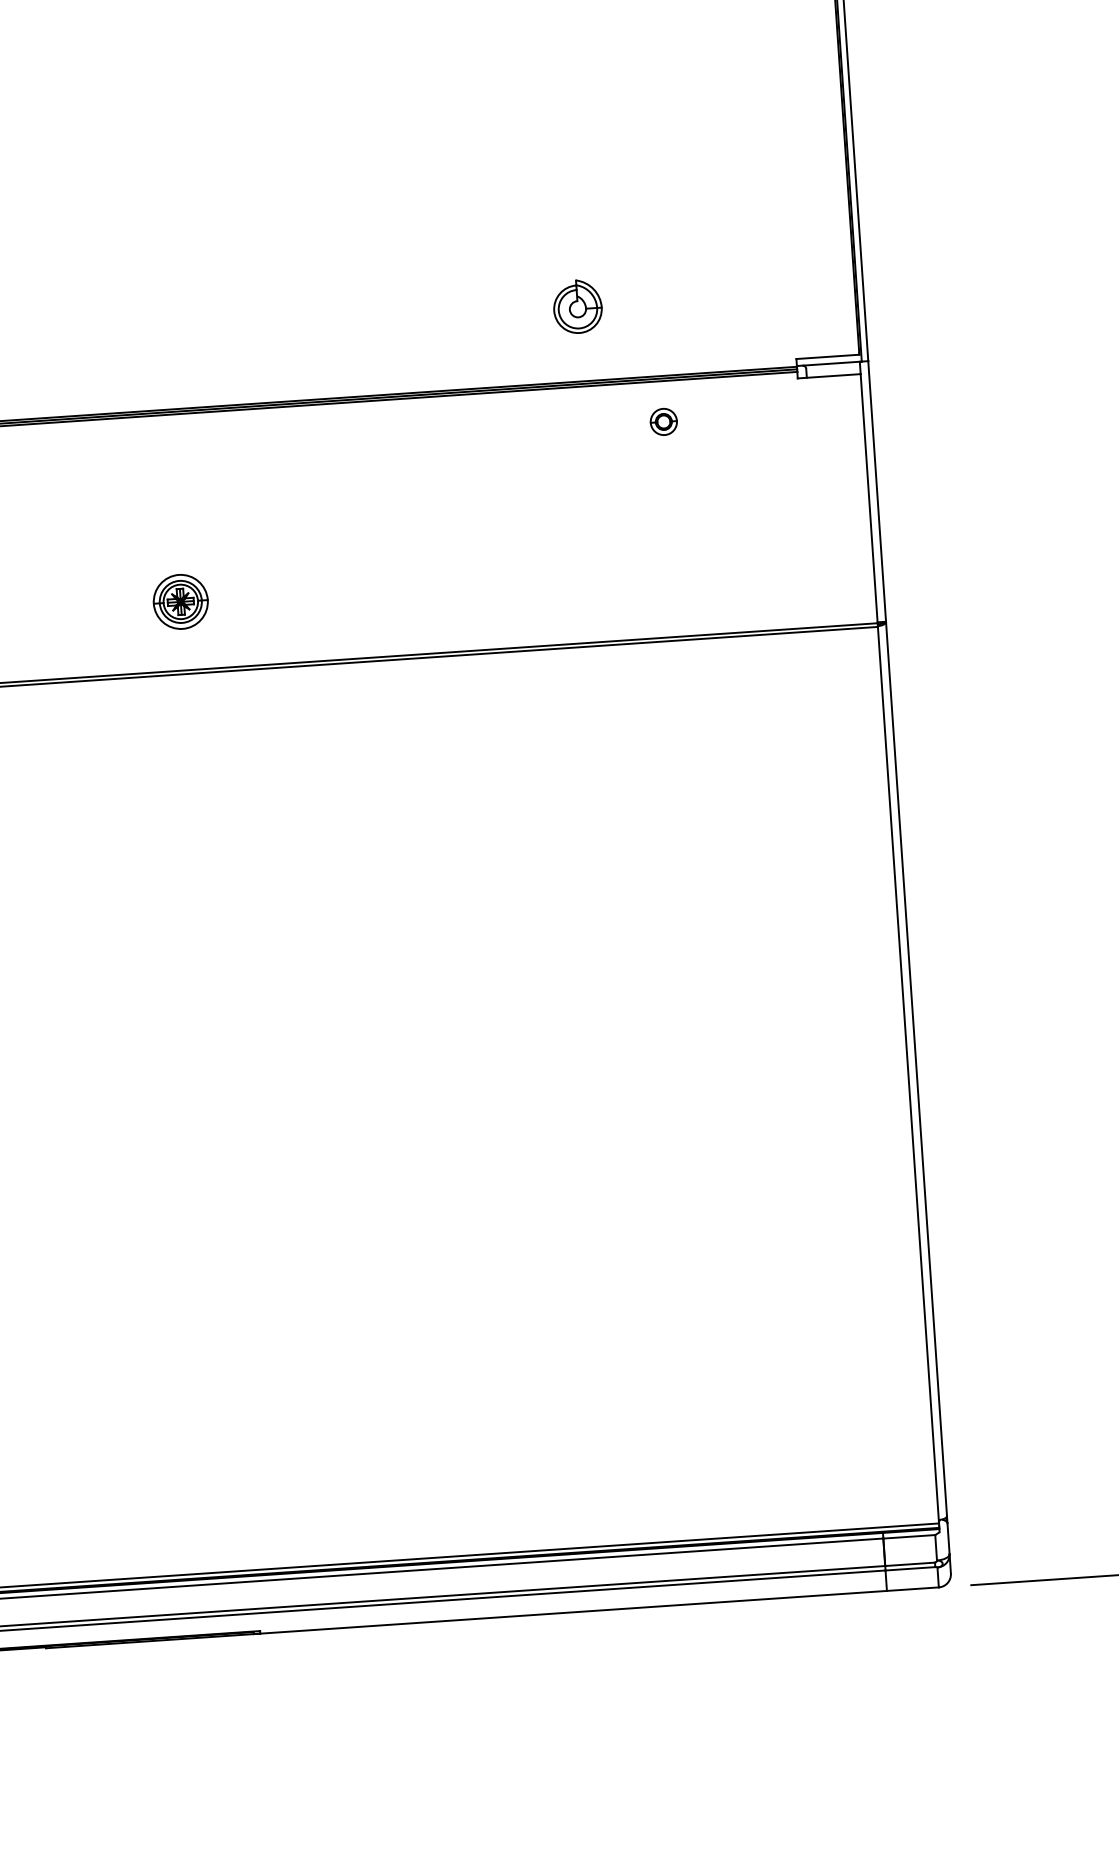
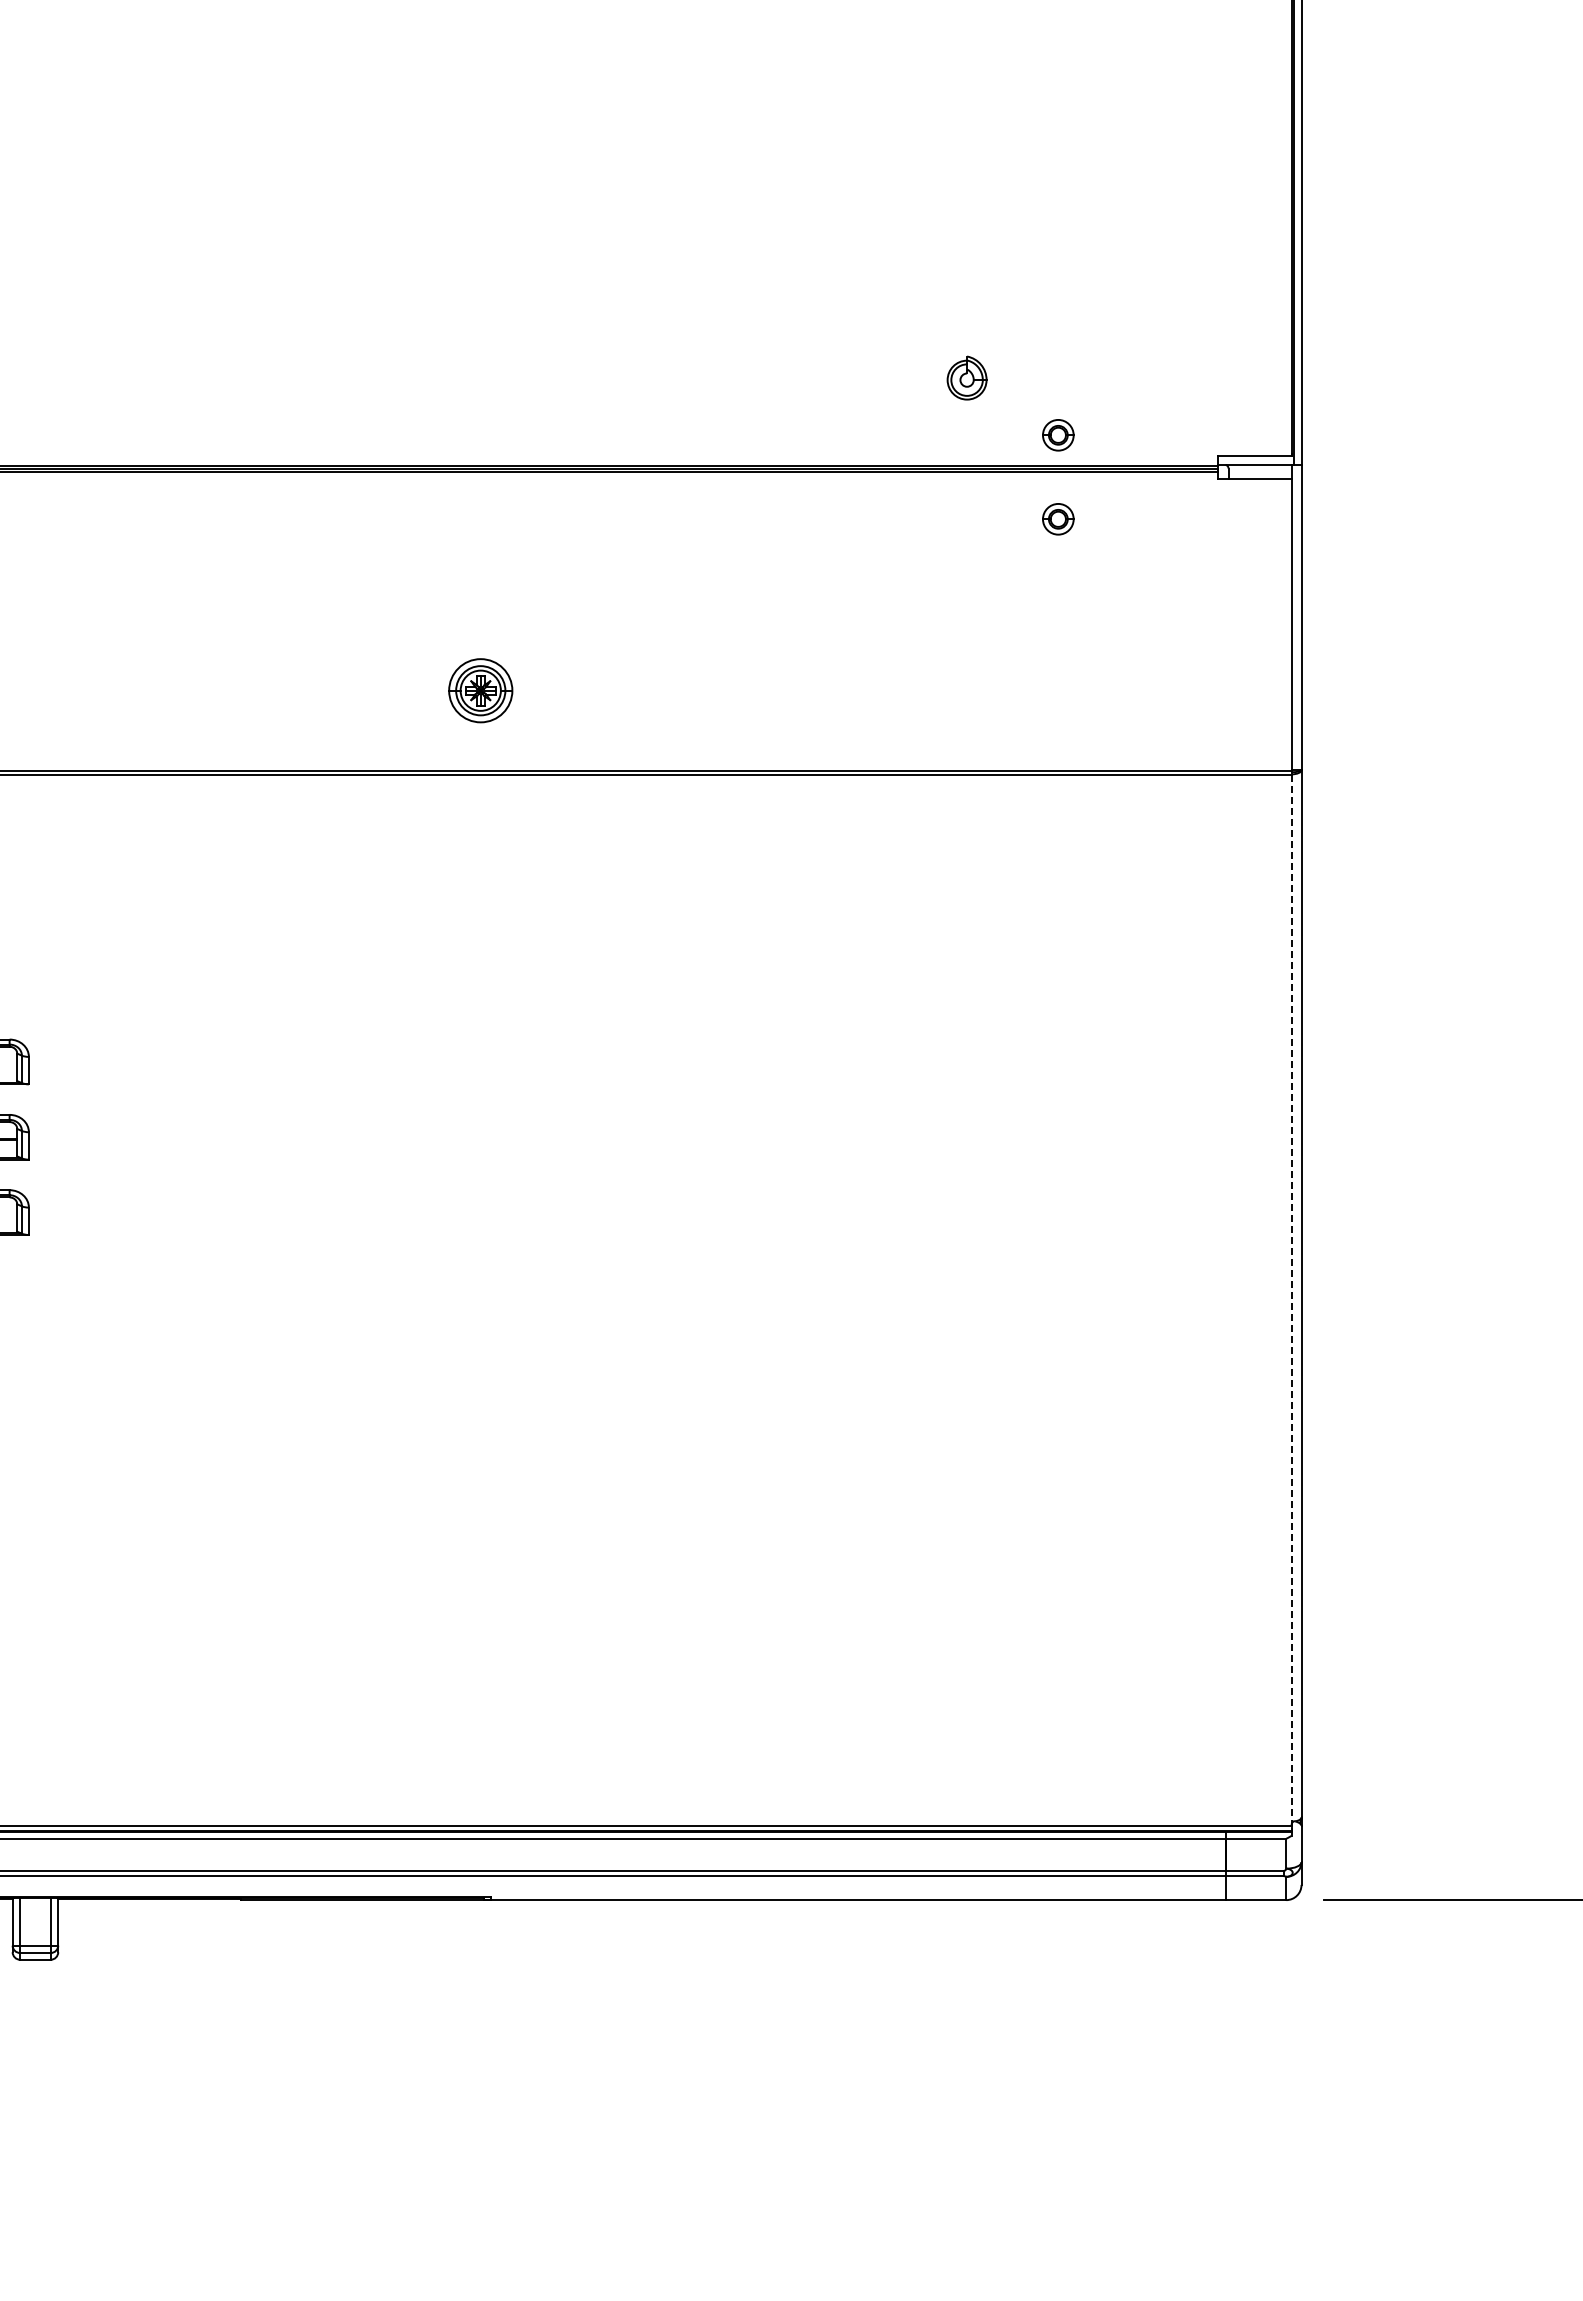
part: (577, 306) -> (966, 377), size x0.7
part: (659, 350) -> (1058, 435), added
line: (908, 1075) -> (1291, 1300), solid -> dashed

